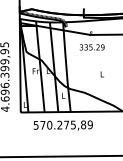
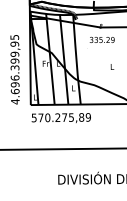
text: (62, 124) -> (60, 117), moved

